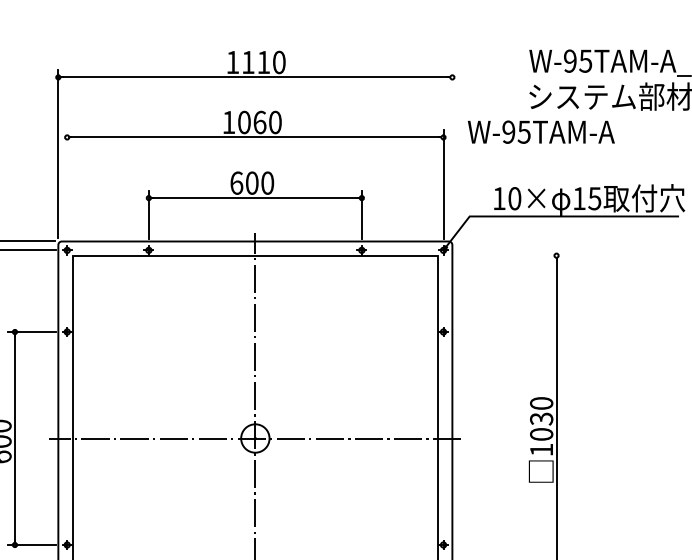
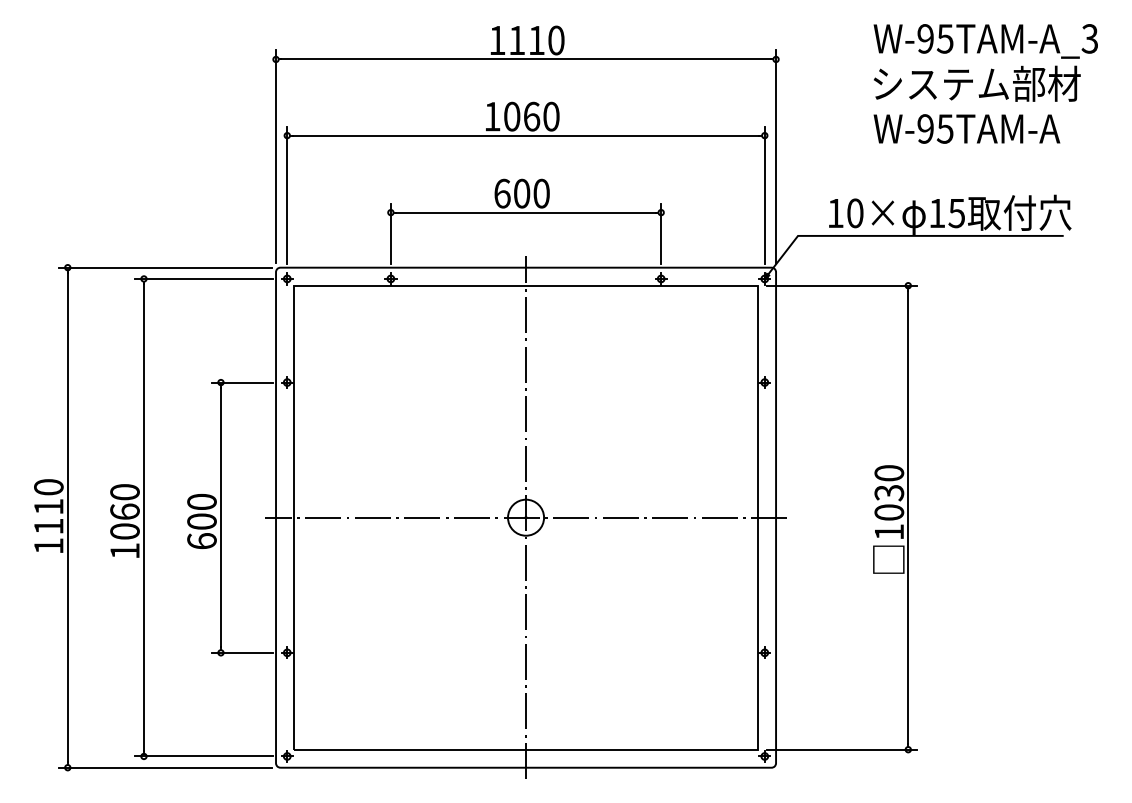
text: (540, 131) -> (966, 128), moved
line: (452, 153) -> (776, 156), added
line: (67, 184) -> (287, 195), added
line: (504, 255) -> (842, 285), added

